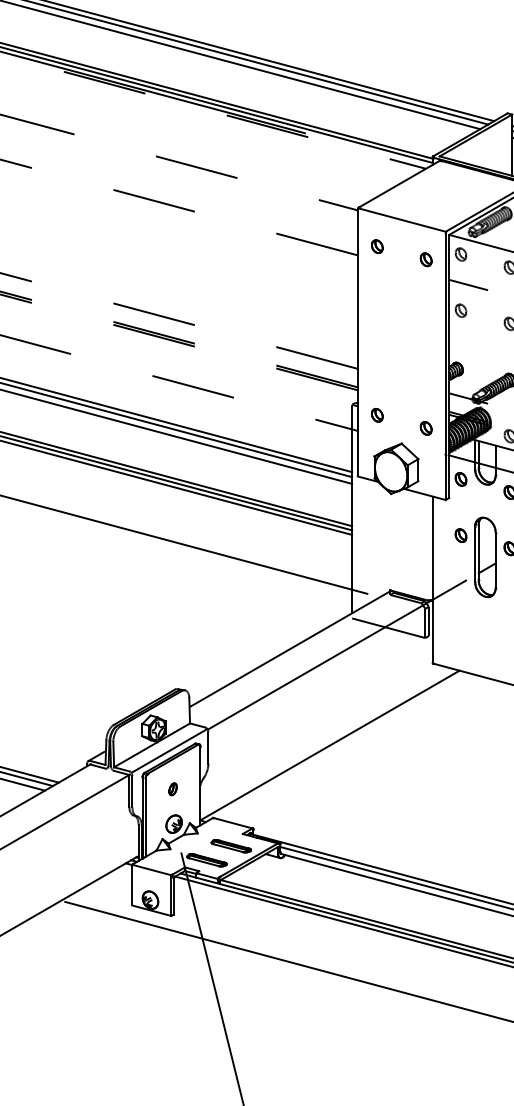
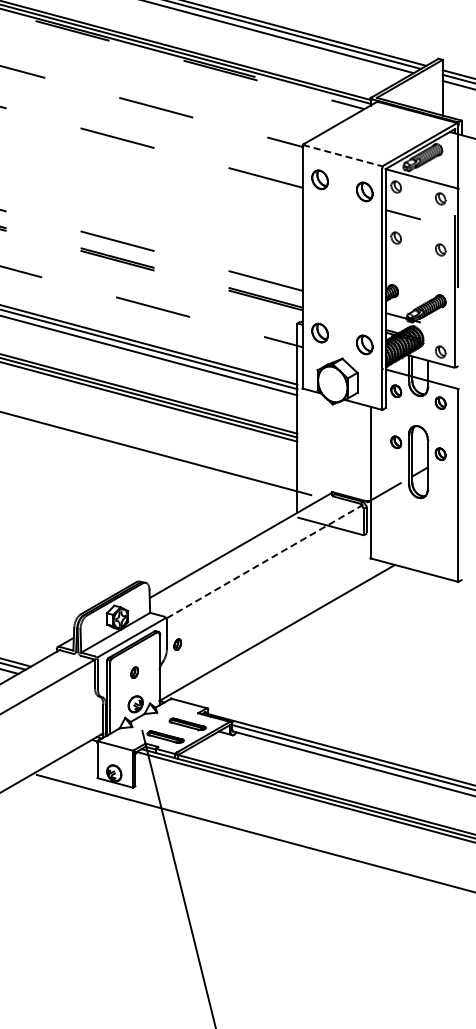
line: (402, 219) -> (343, 155), solid -> dashed
part: (377, 246) -> (320, 179), size x1.6
part: (426, 259) -> (364, 191), size x1.6
part: (377, 414) -> (320, 332), size x1.6
part: (426, 427) -> (364, 344), size x1.6
line: (320, 664) -> (268, 559), solid -> dashed
part: (220, 758) -> (177, 644), added

